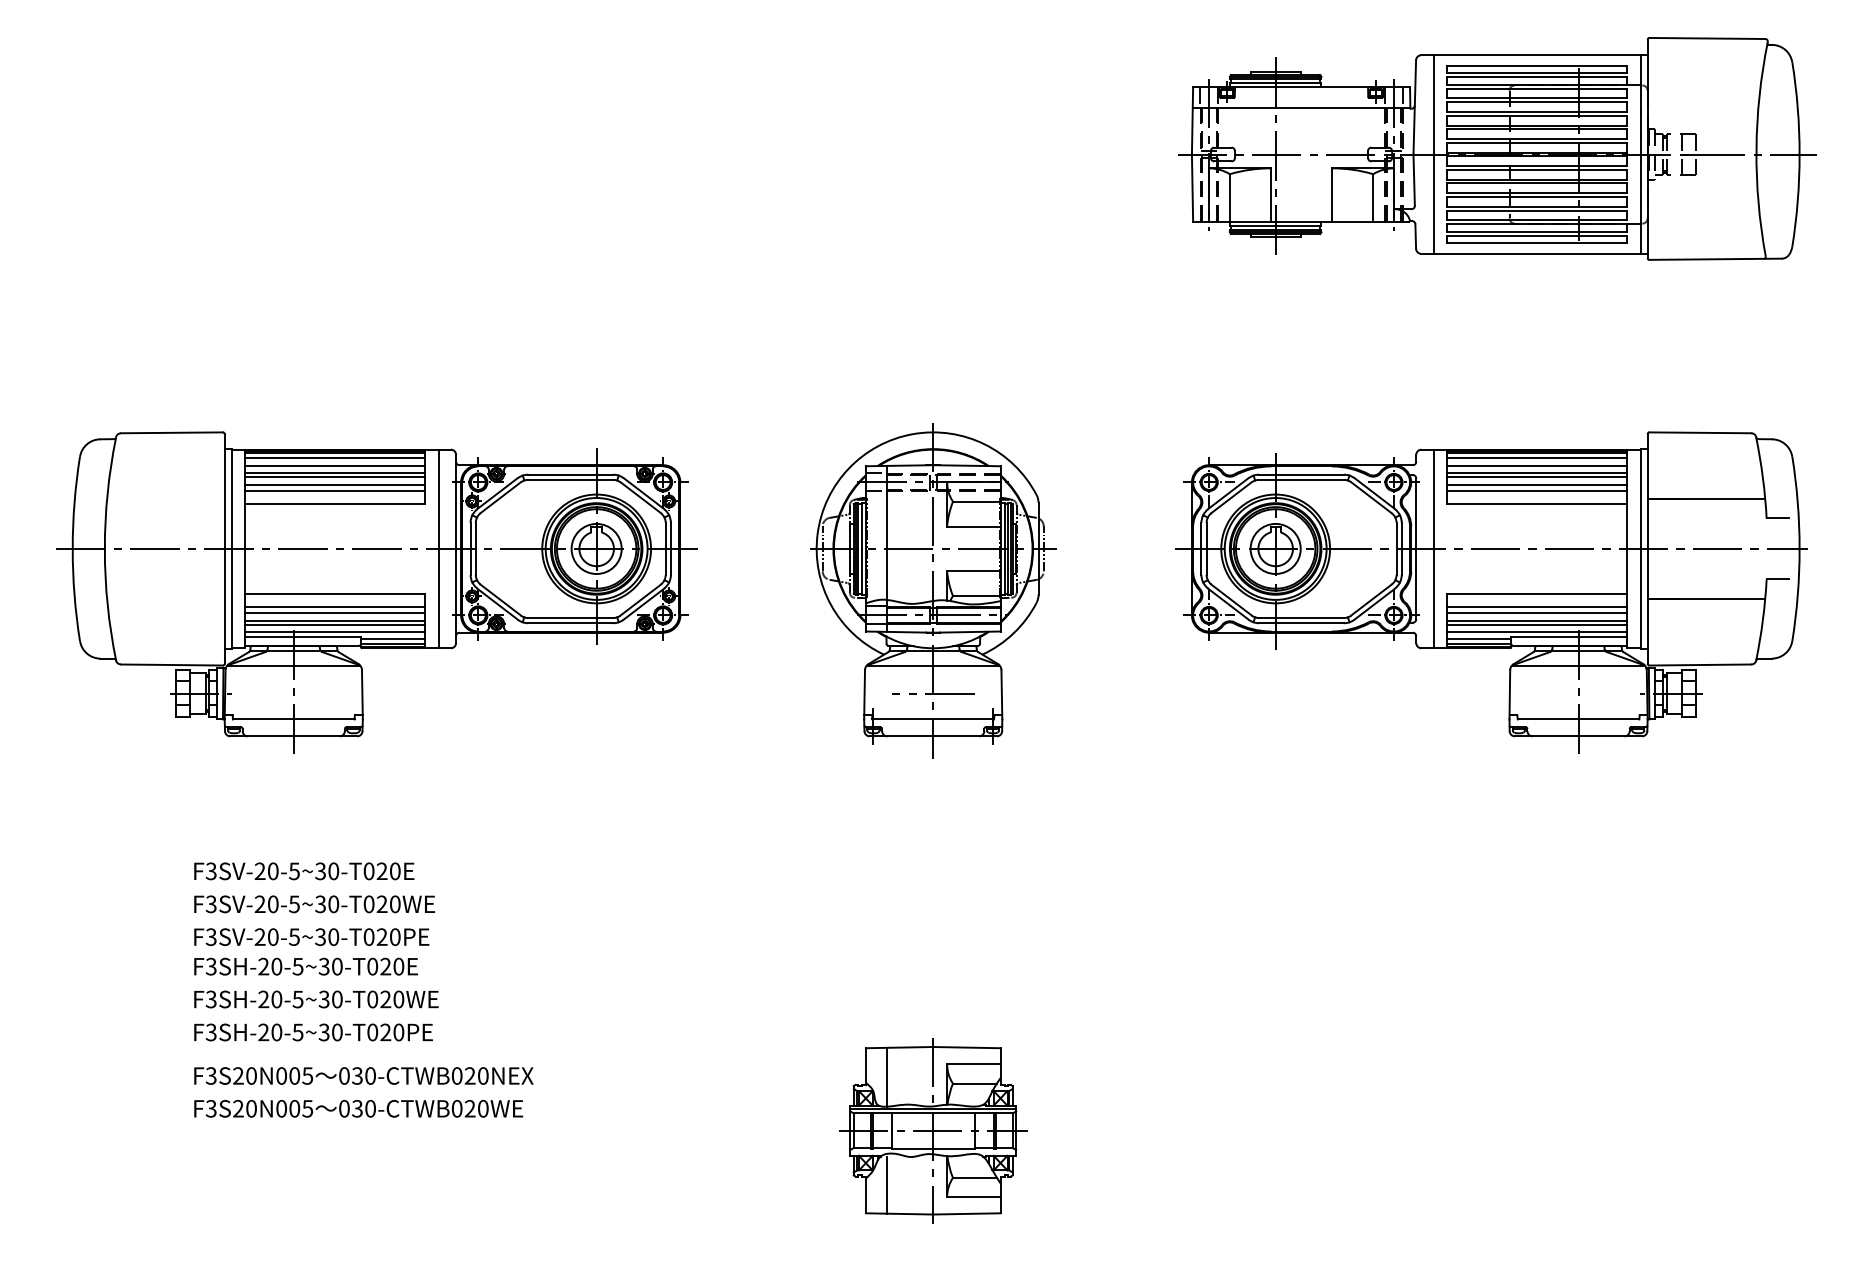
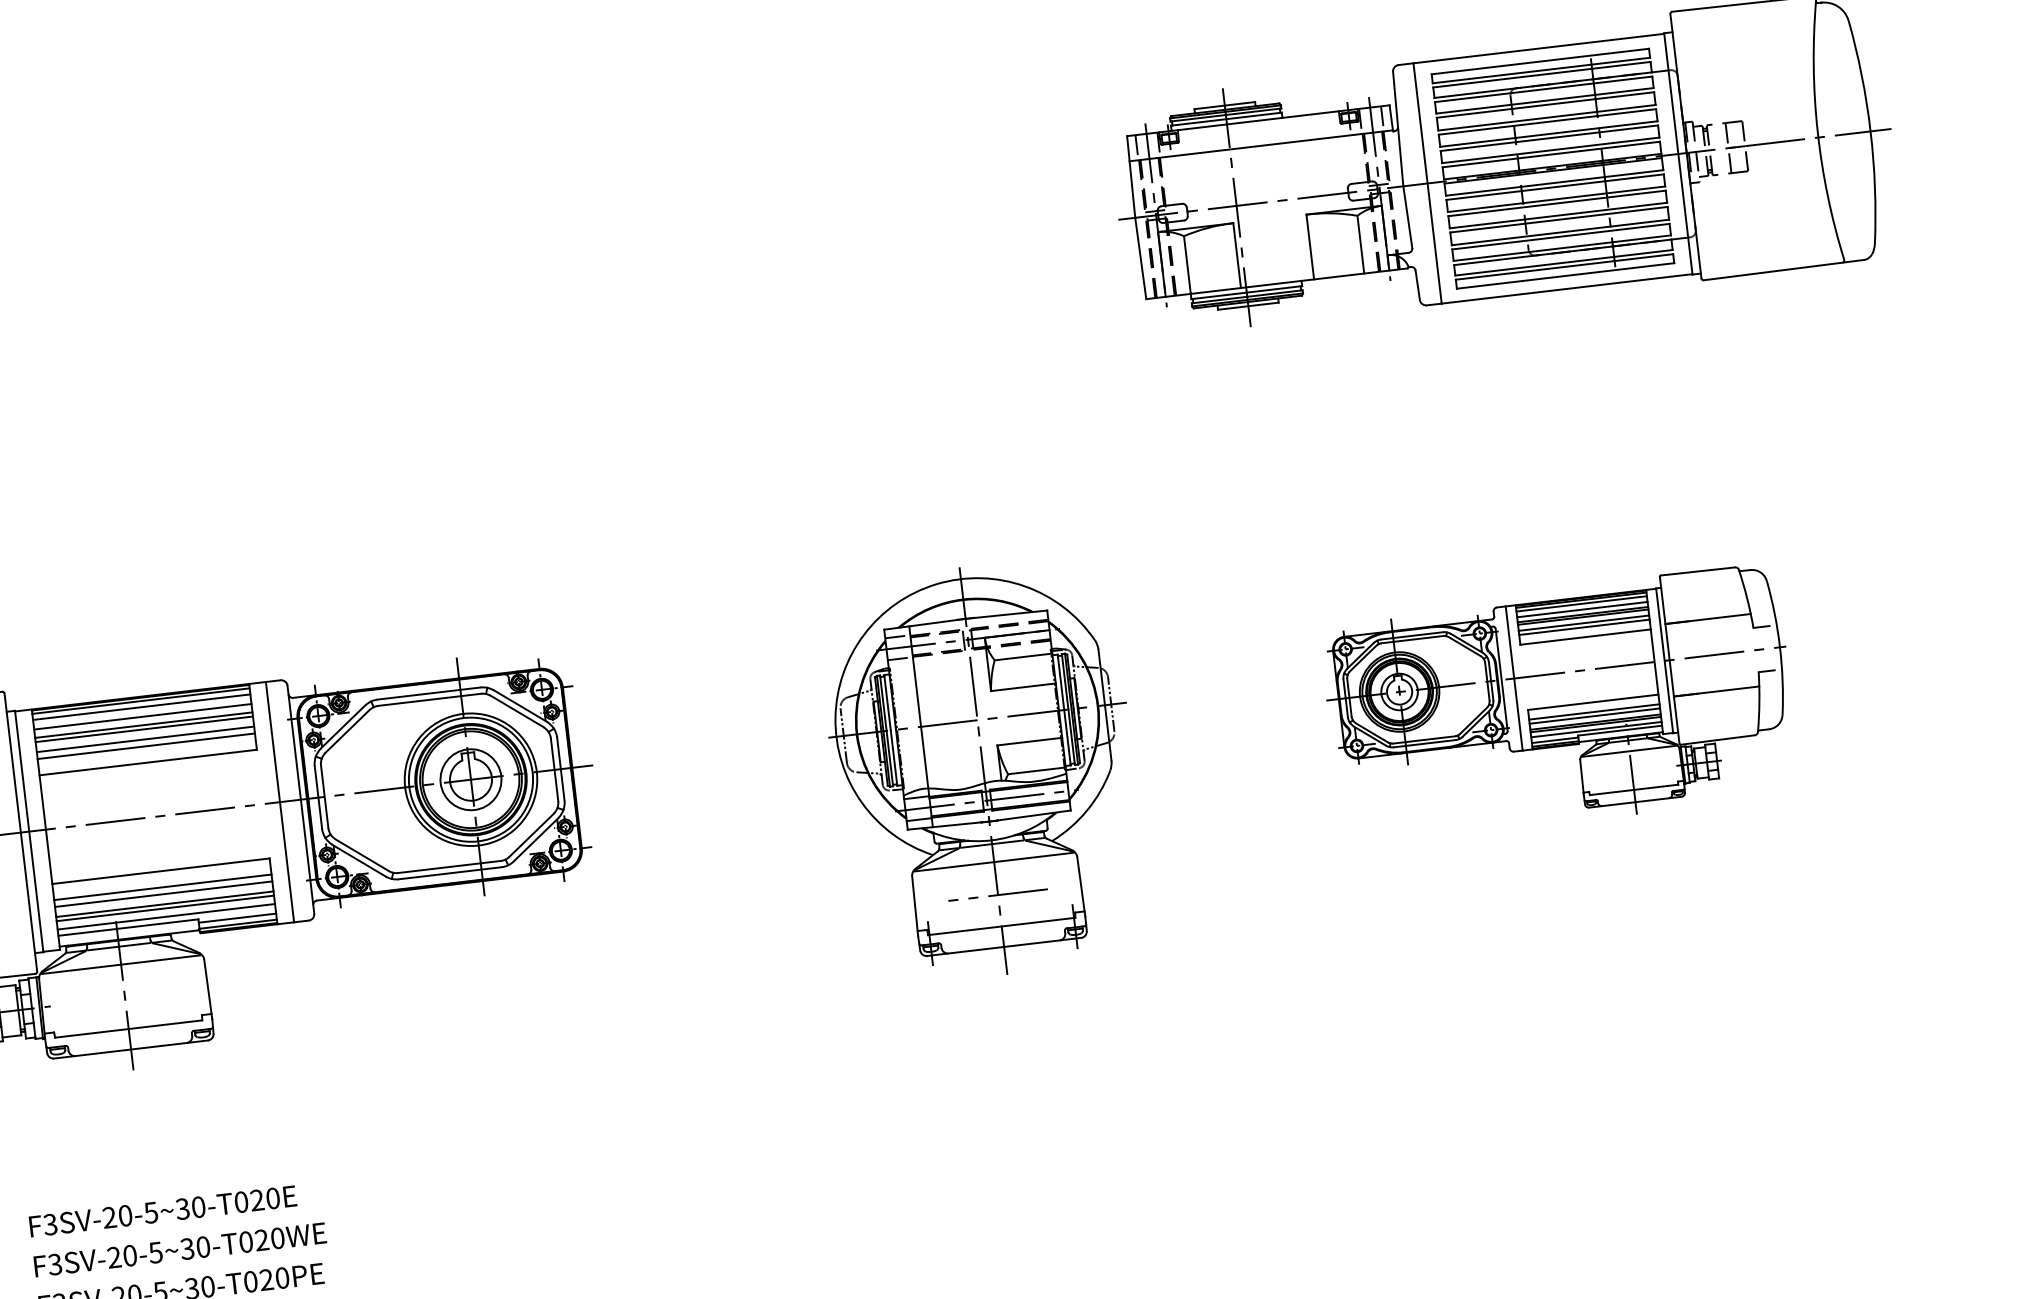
part: (933, 590) -> (983, 770), moved
part: (1491, 592) -> (1560, 705), size x0.6

